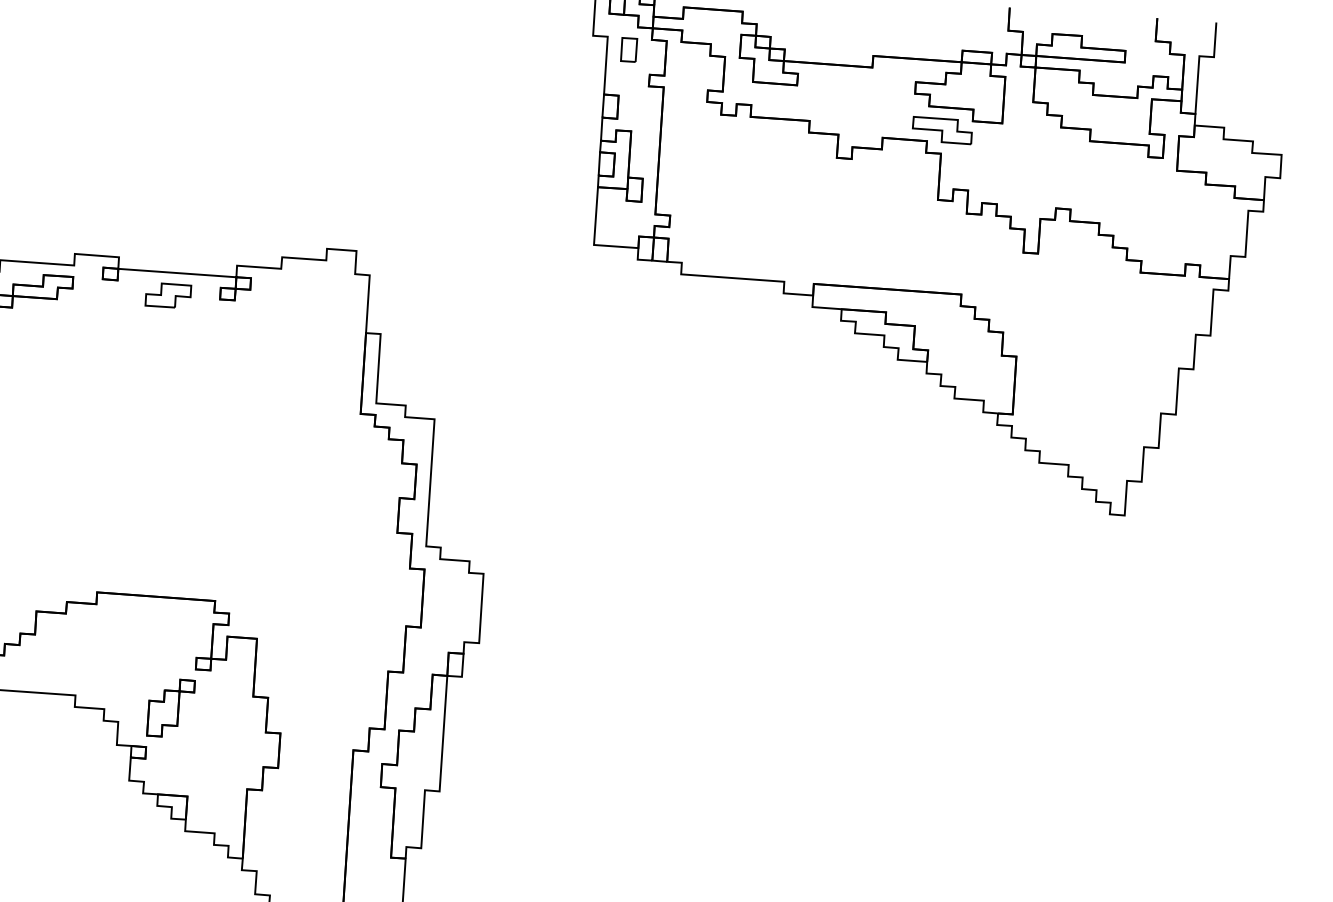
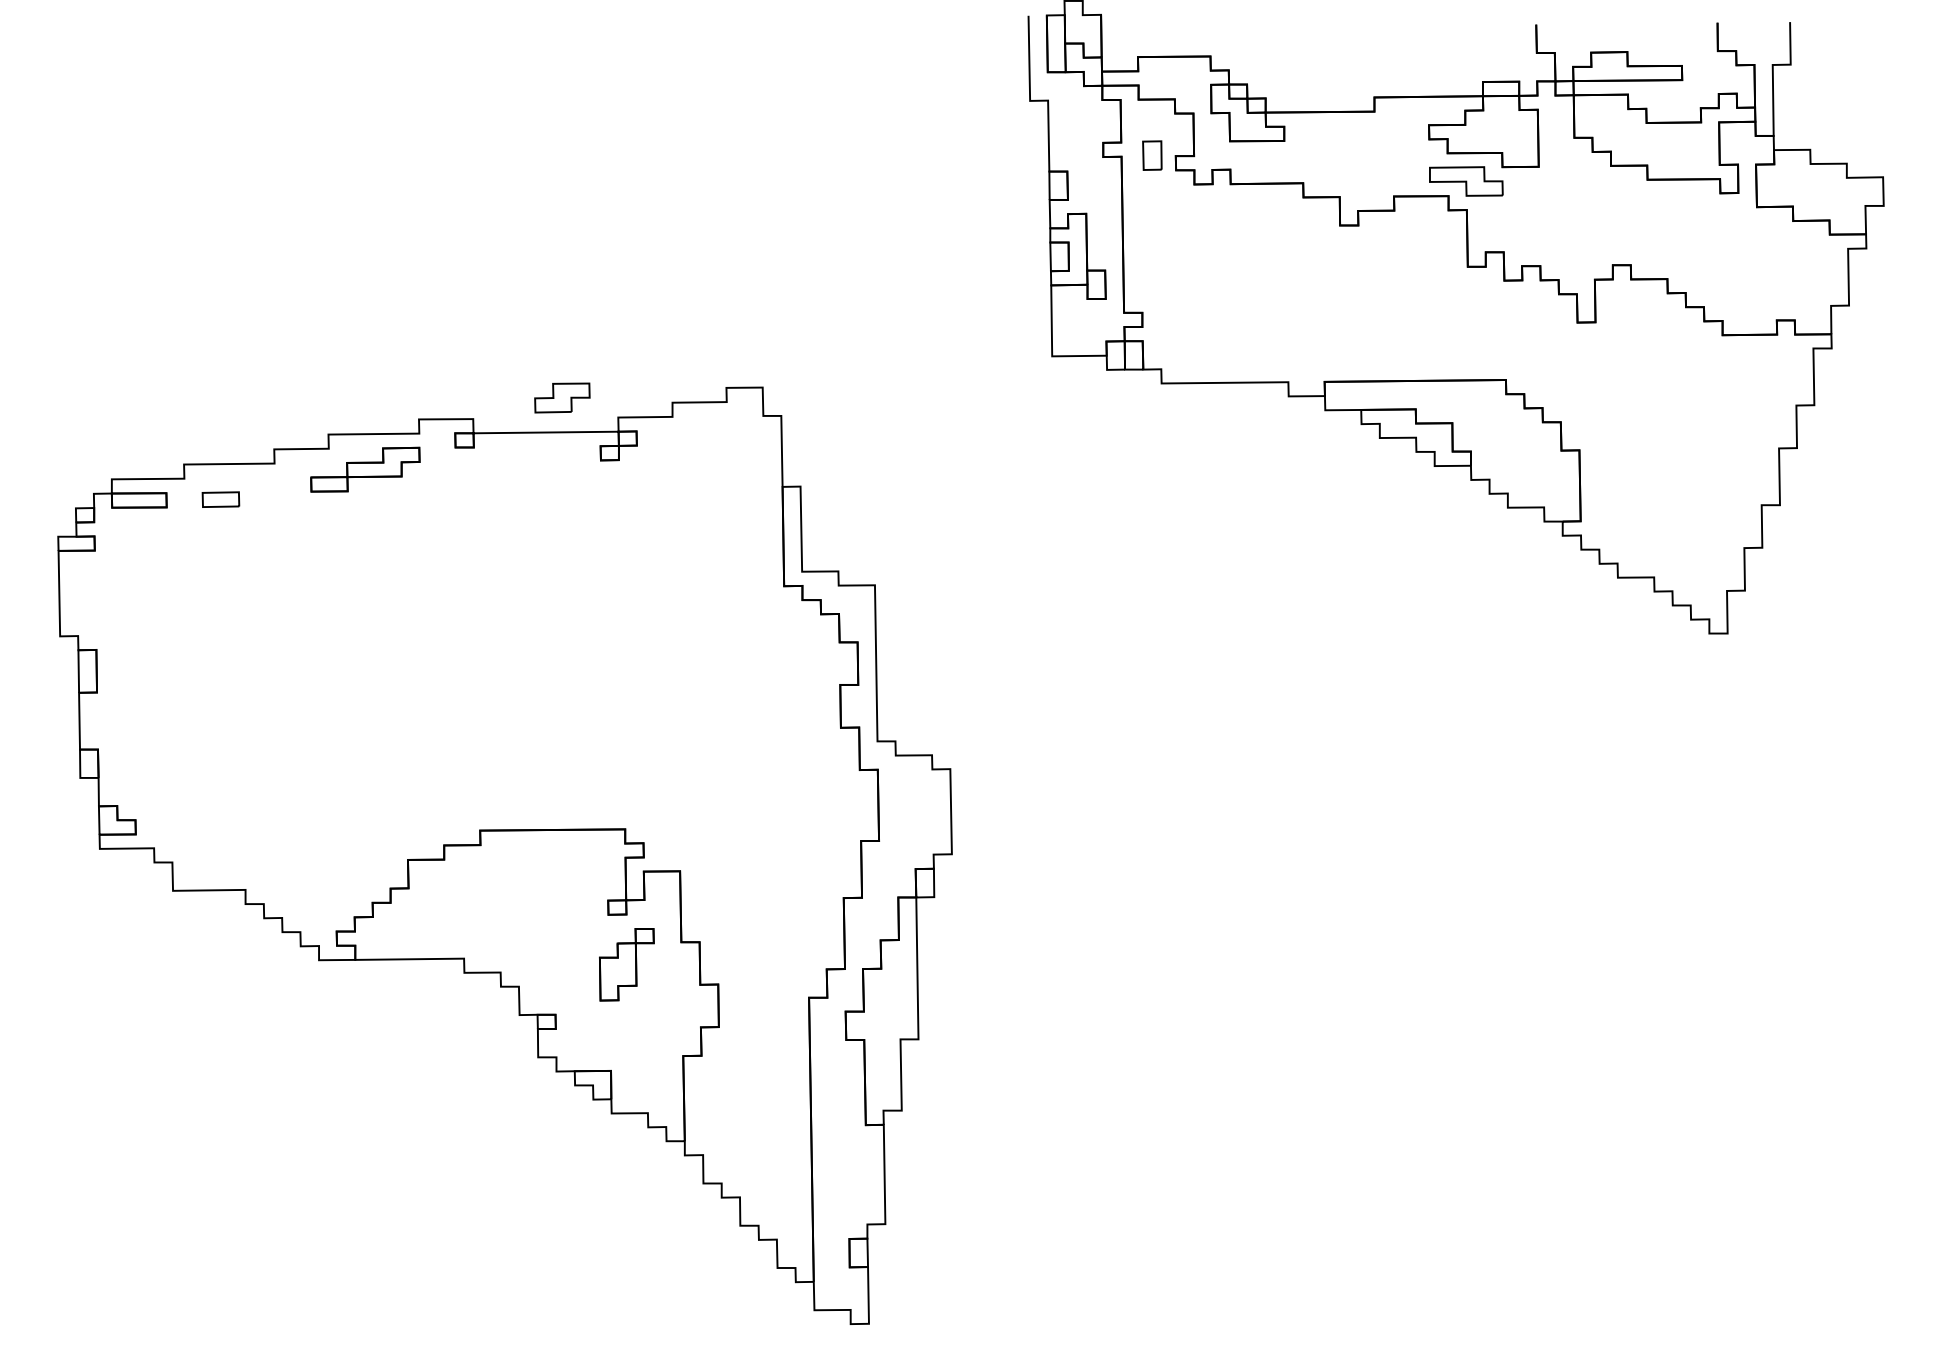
part: (629, 49) -> (1152, 155), moved
part: (168, 295) -> (562, 397), moved
part: (170, 708) -> (626, 964), moved

